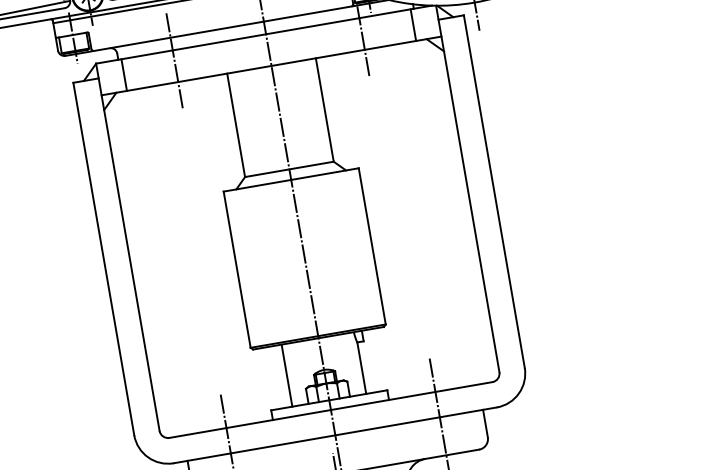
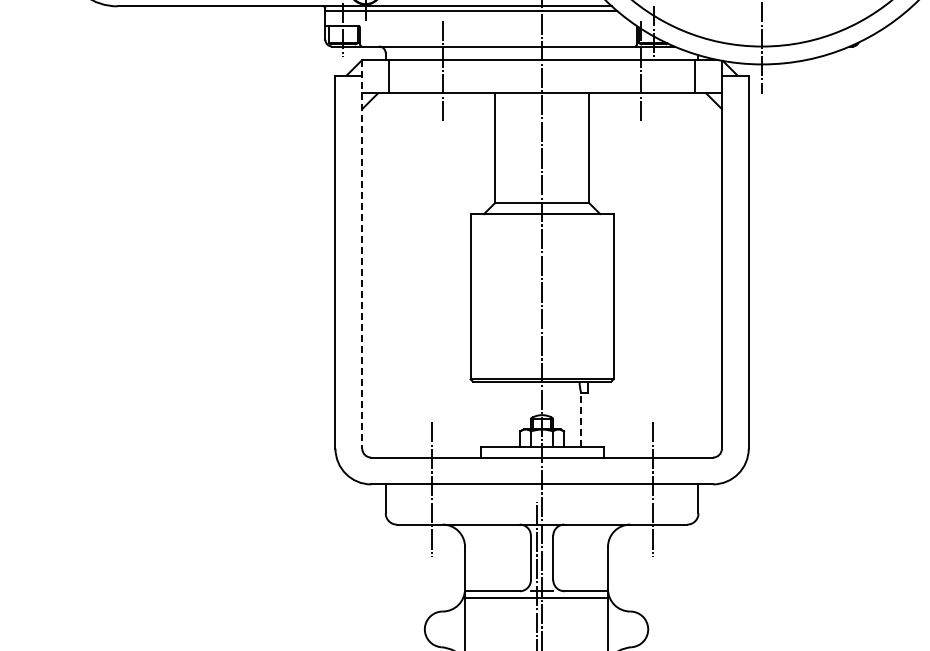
line: (128, 247) -> (362, 254), solid -> dashed
line: (361, 367) -> (581, 419), solid -> dashed
line: (287, 375) -> (503, 414), removed

